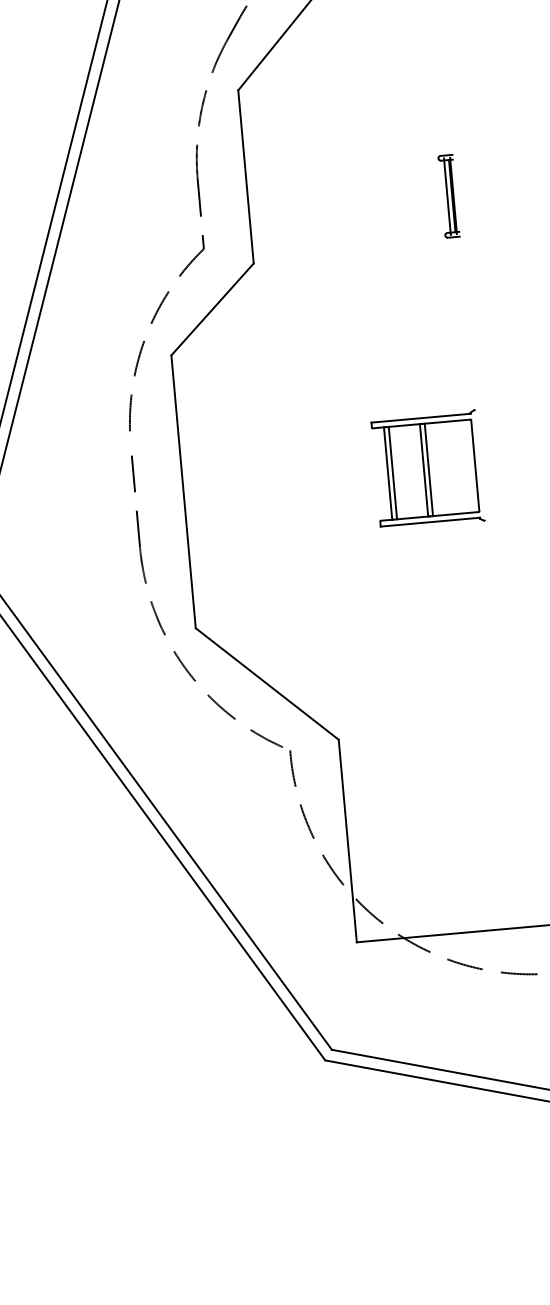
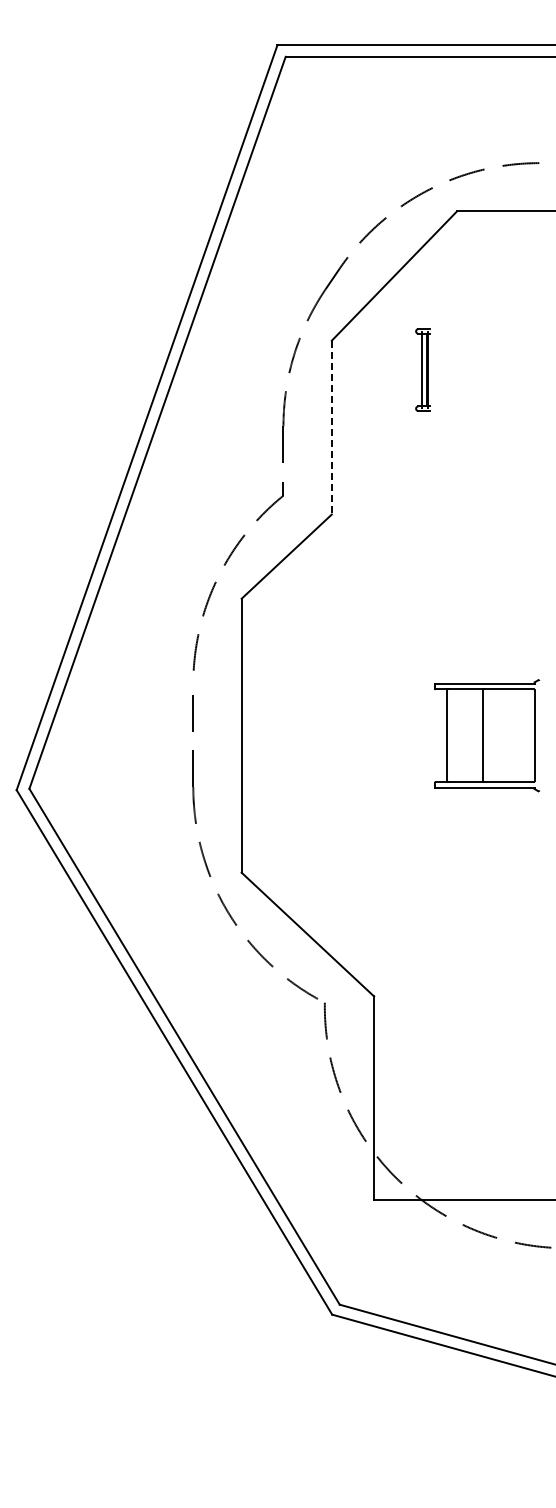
line: (245, 176) -> (331, 427), solid -> dashed
part: (448, 195) -> (422, 369), moved
line: (428, 469) -> (487, 735), removed
line: (392, 472) -> (451, 735), removed

